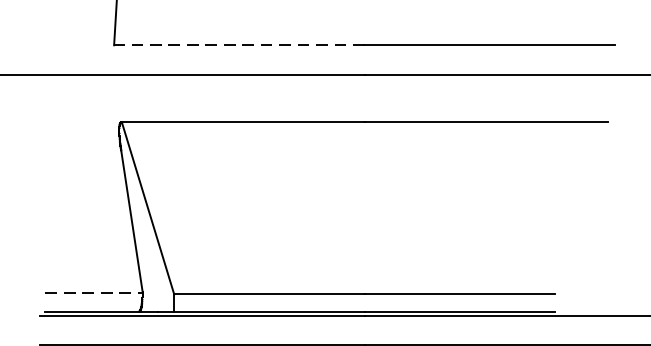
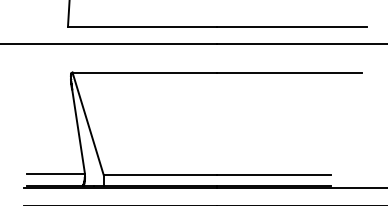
line: (239, 44) -> (142, 26), dashed -> solid
line: (94, 292) -> (56, 174), dashed -> solid

